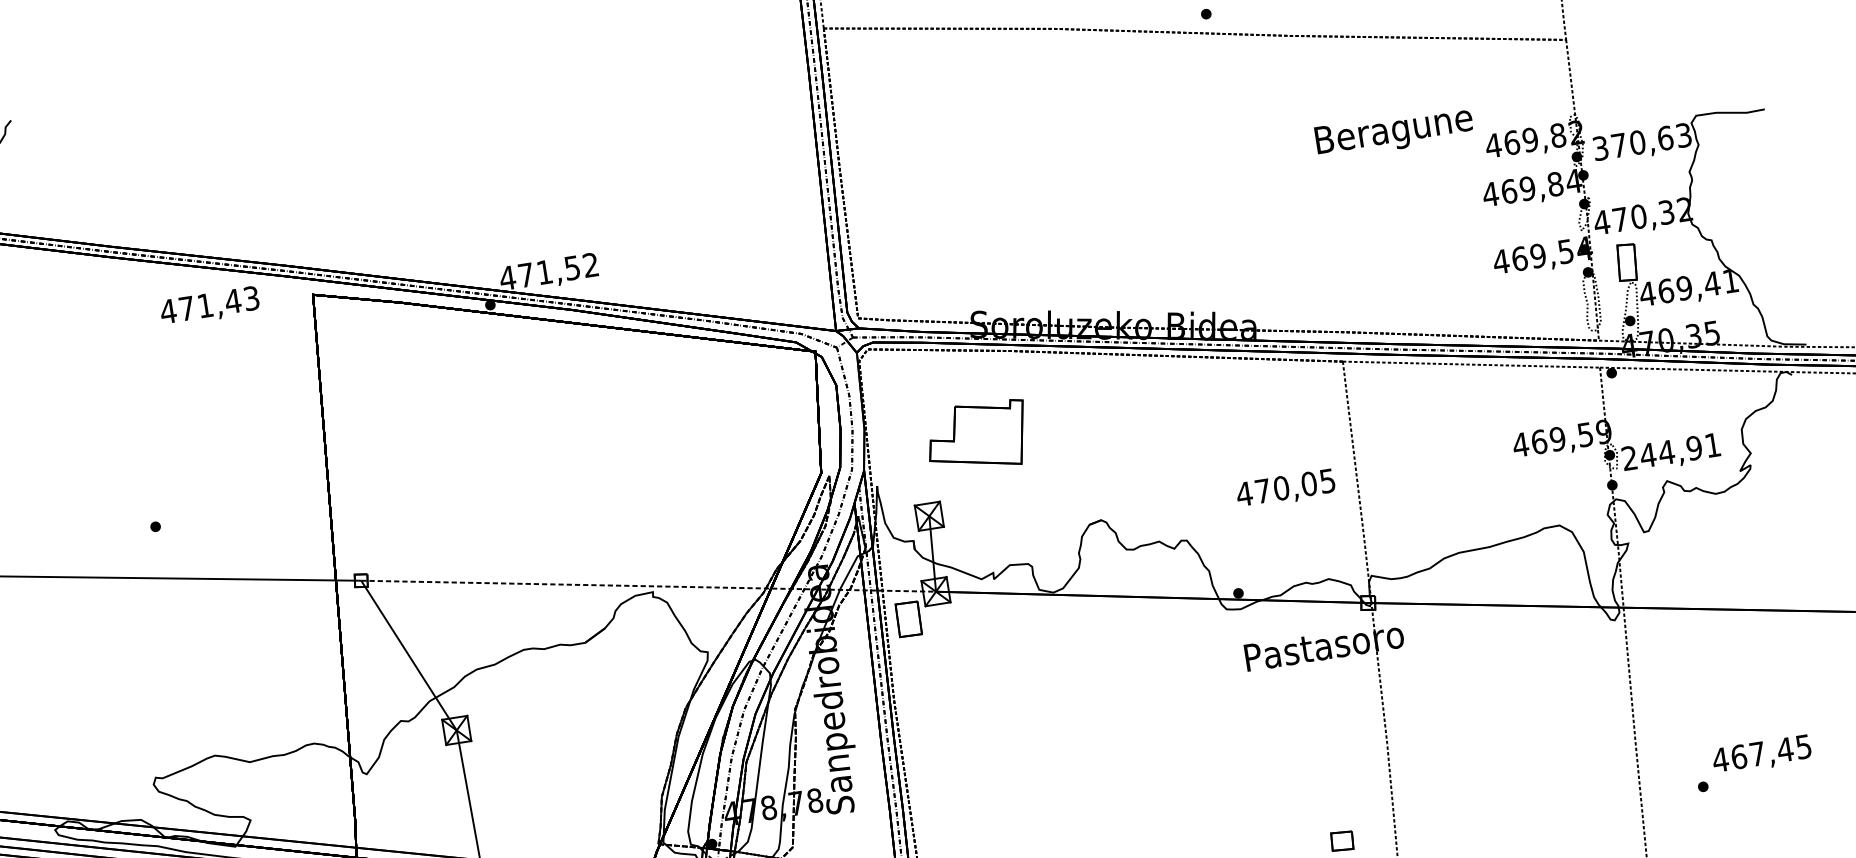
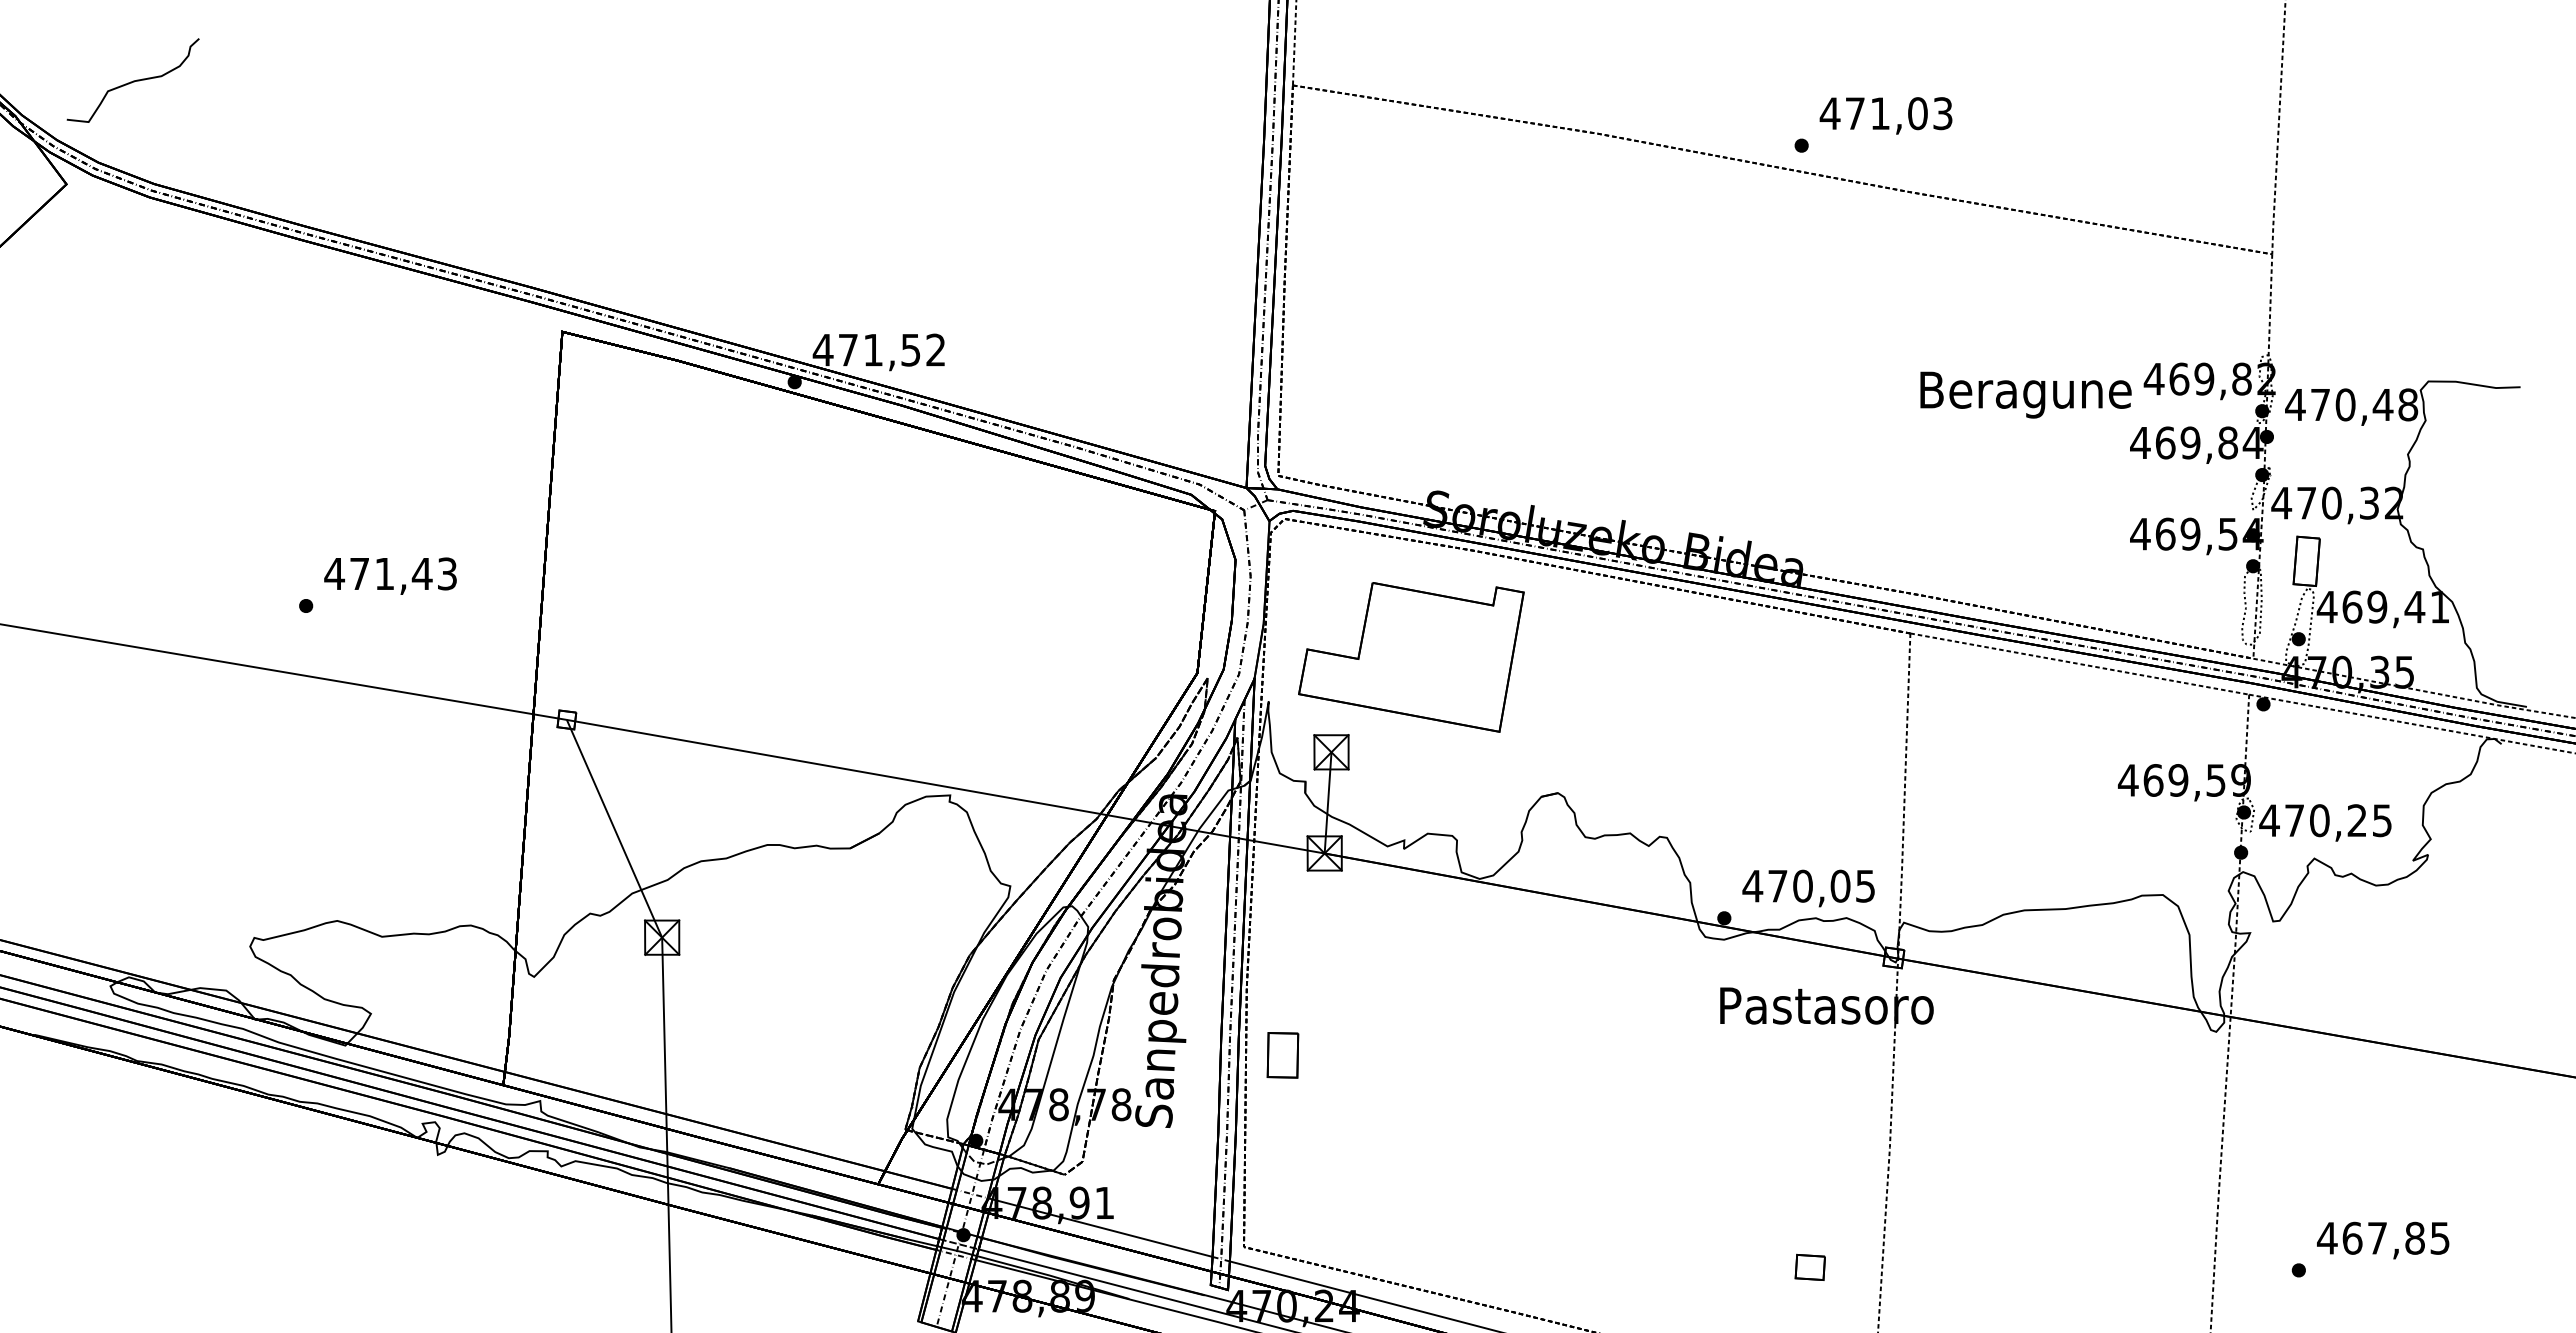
text: (1394, 132) -> (2025, 394), moved
text: (1642, 141) -> (2351, 404), 370,63 -> 470,48
text: (209, 306) -> (390, 575), moved
part: (977, 437) -> (1411, 657), size x1.67
text: (1670, 451) -> (2325, 820), 244,91 -> 470,25
text: (1285, 489) -> (1808, 888), moved
line: (648, 586) -> (945, 786), dashed -> solid
part: (908, 619) -> (1282, 1055), moved
text: (1784, 749) -> (2414, 1237), 467,45 -> 467,85

